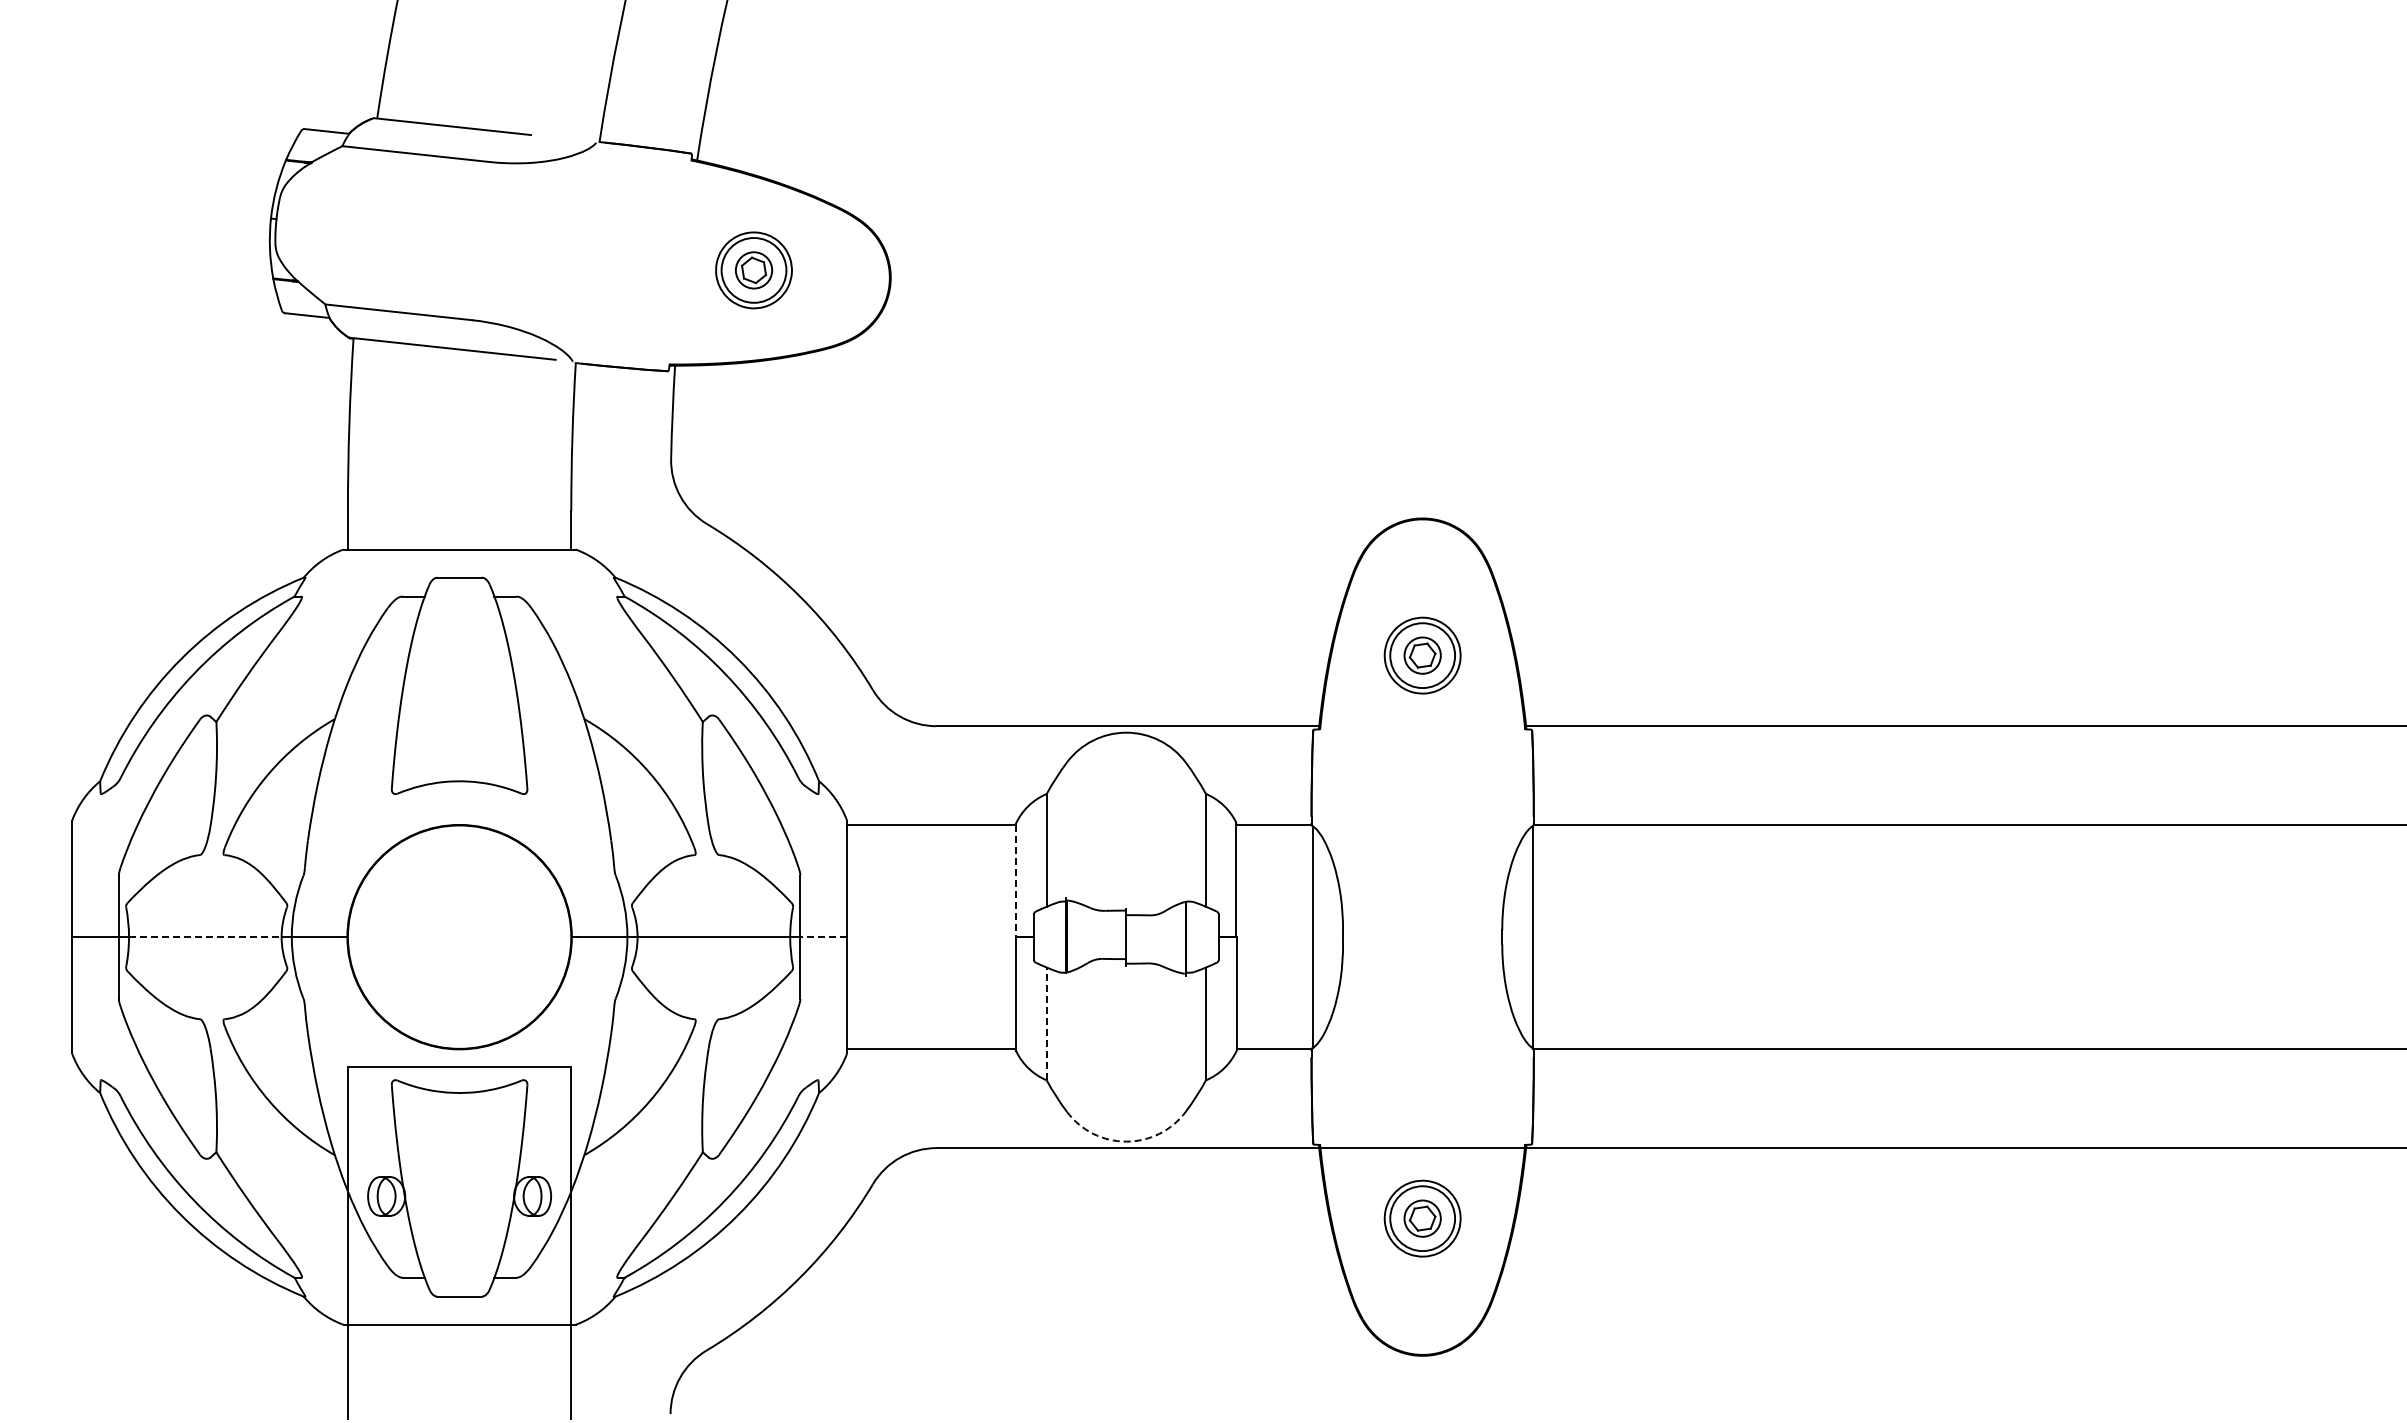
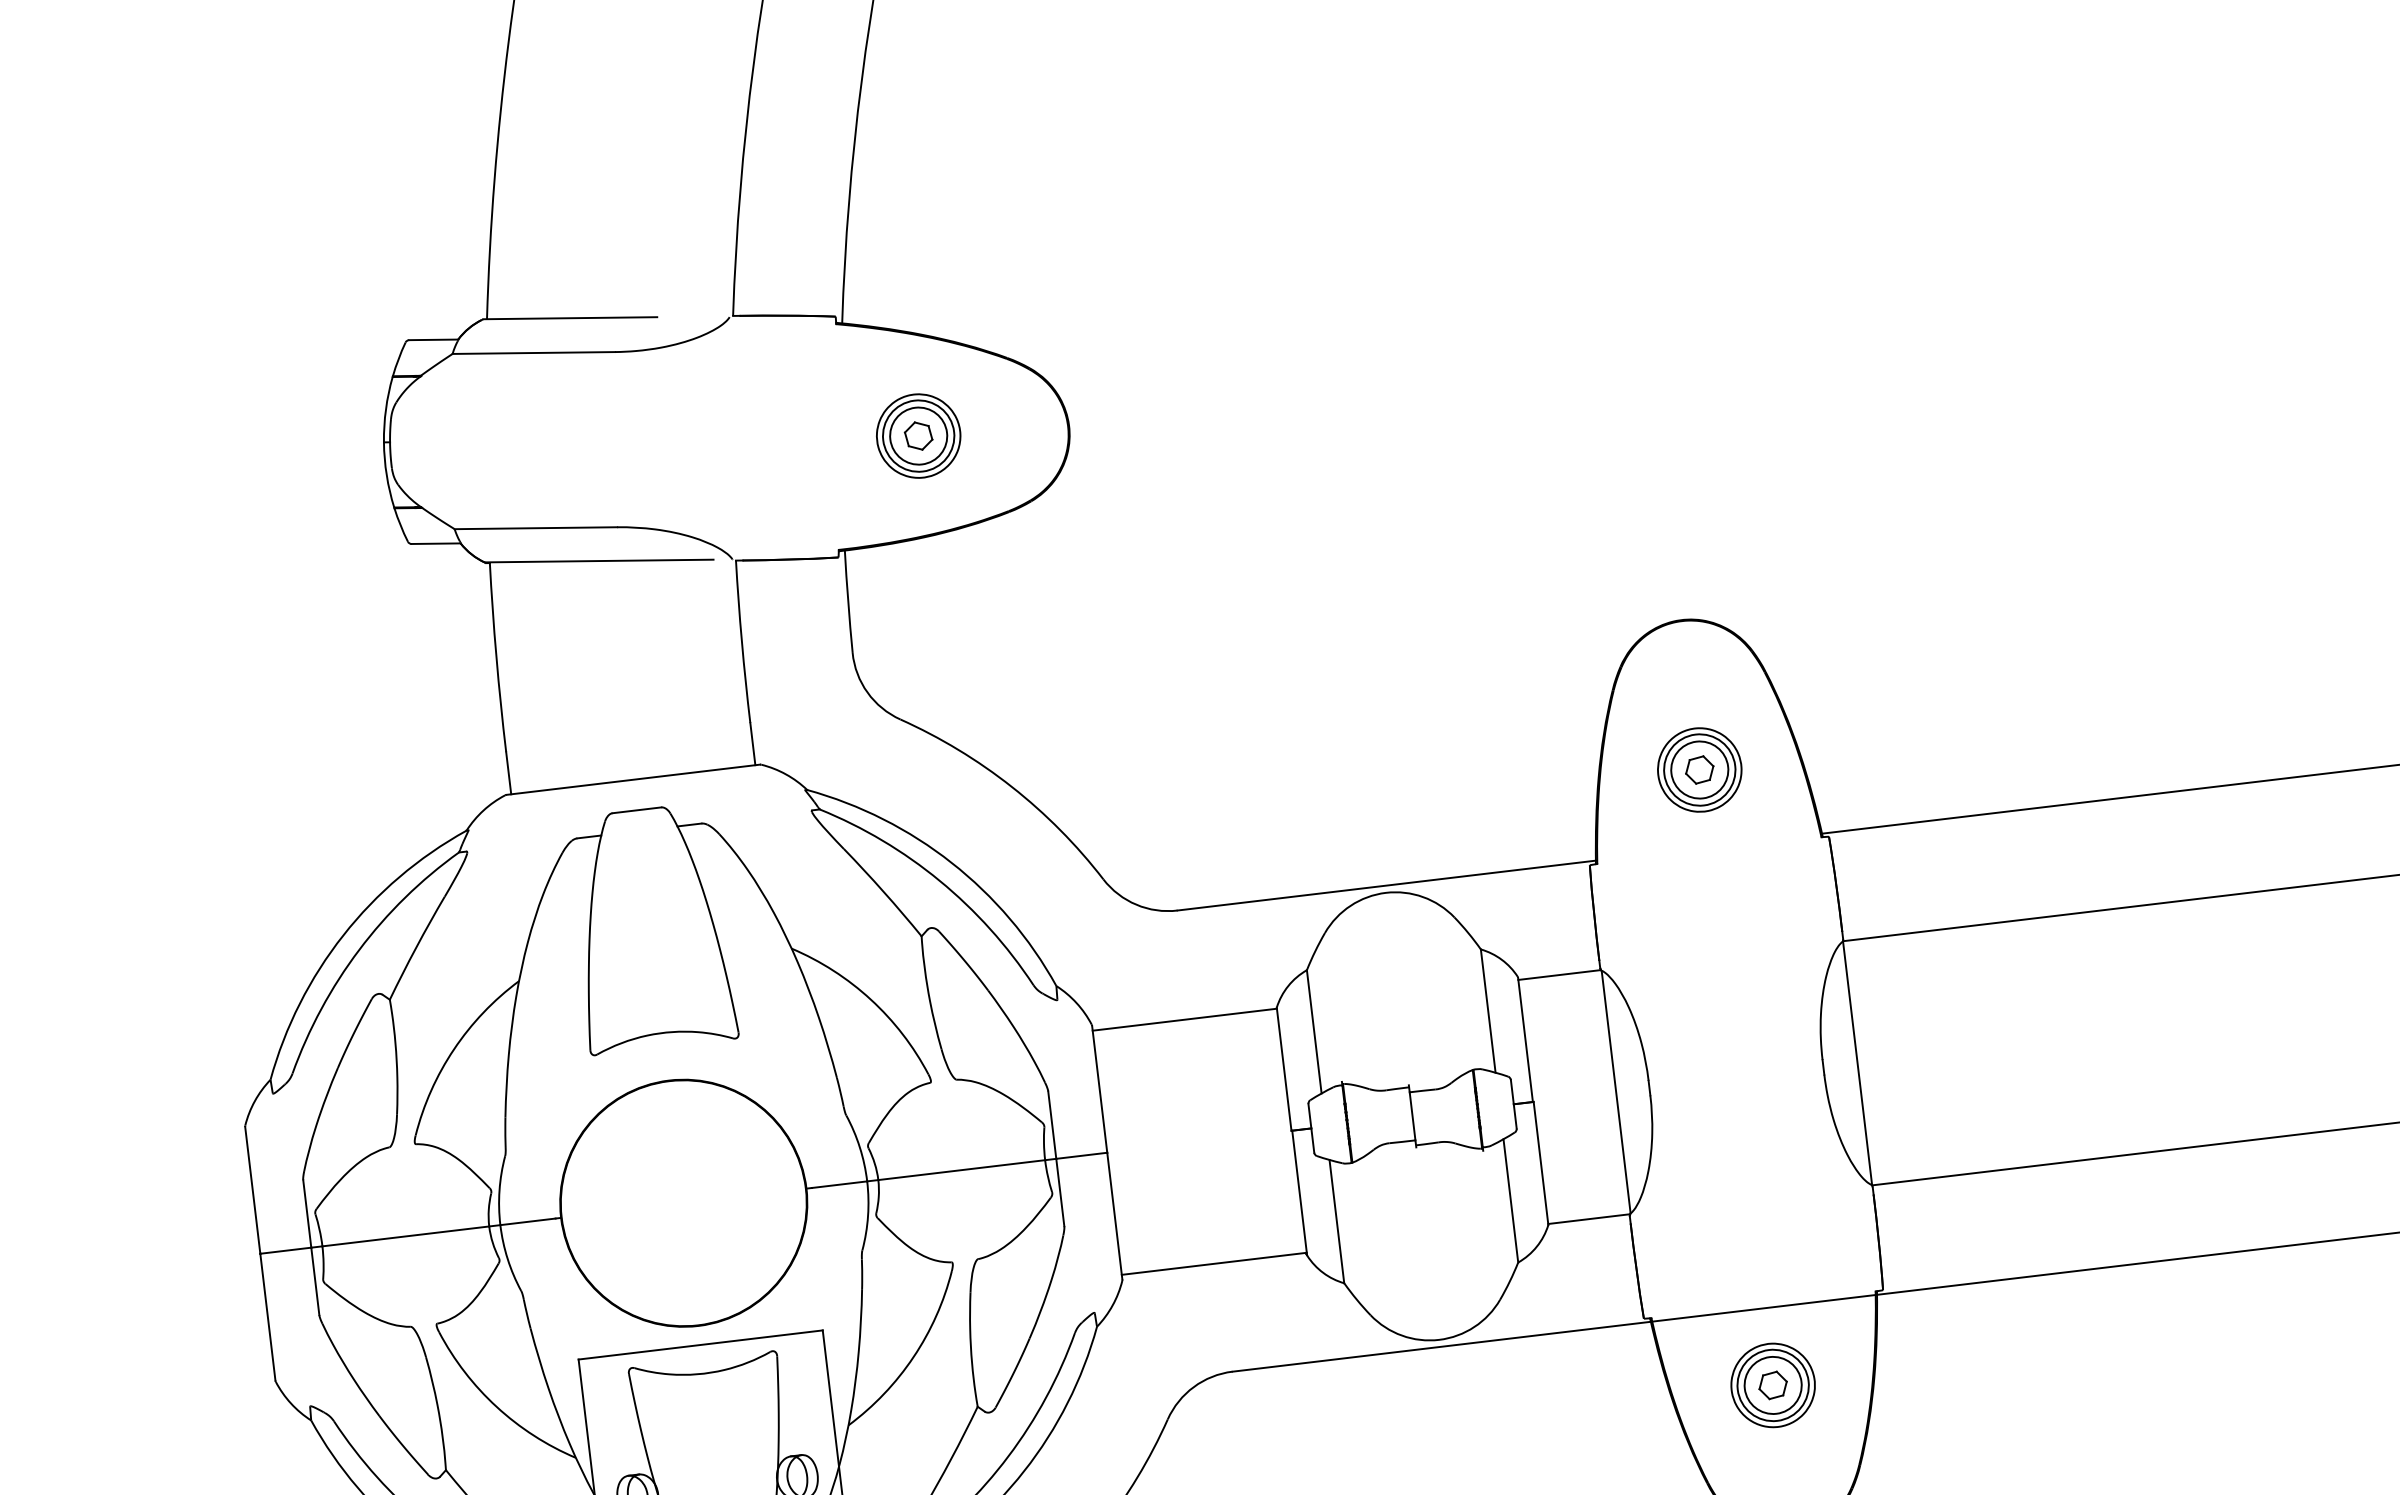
circle: (753, 270) -> (918, 436), size x1.43
circle: (1422, 655) -> (1699, 769), size x1.43
line: (1015, 881) -> (1284, 1069), dashed -> solid
line: (205, 937) -> (406, 1236), dashed -> solid
line: (823, 937) -> (1081, 1156), dashed -> solid
line: (1046, 1023) -> (1336, 1221), dashed -> solid
arc: (1126, 1141) -> (1439, 1339), dashed -> solid
circle: (1422, 1218) -> (1772, 1385), size x1.43

